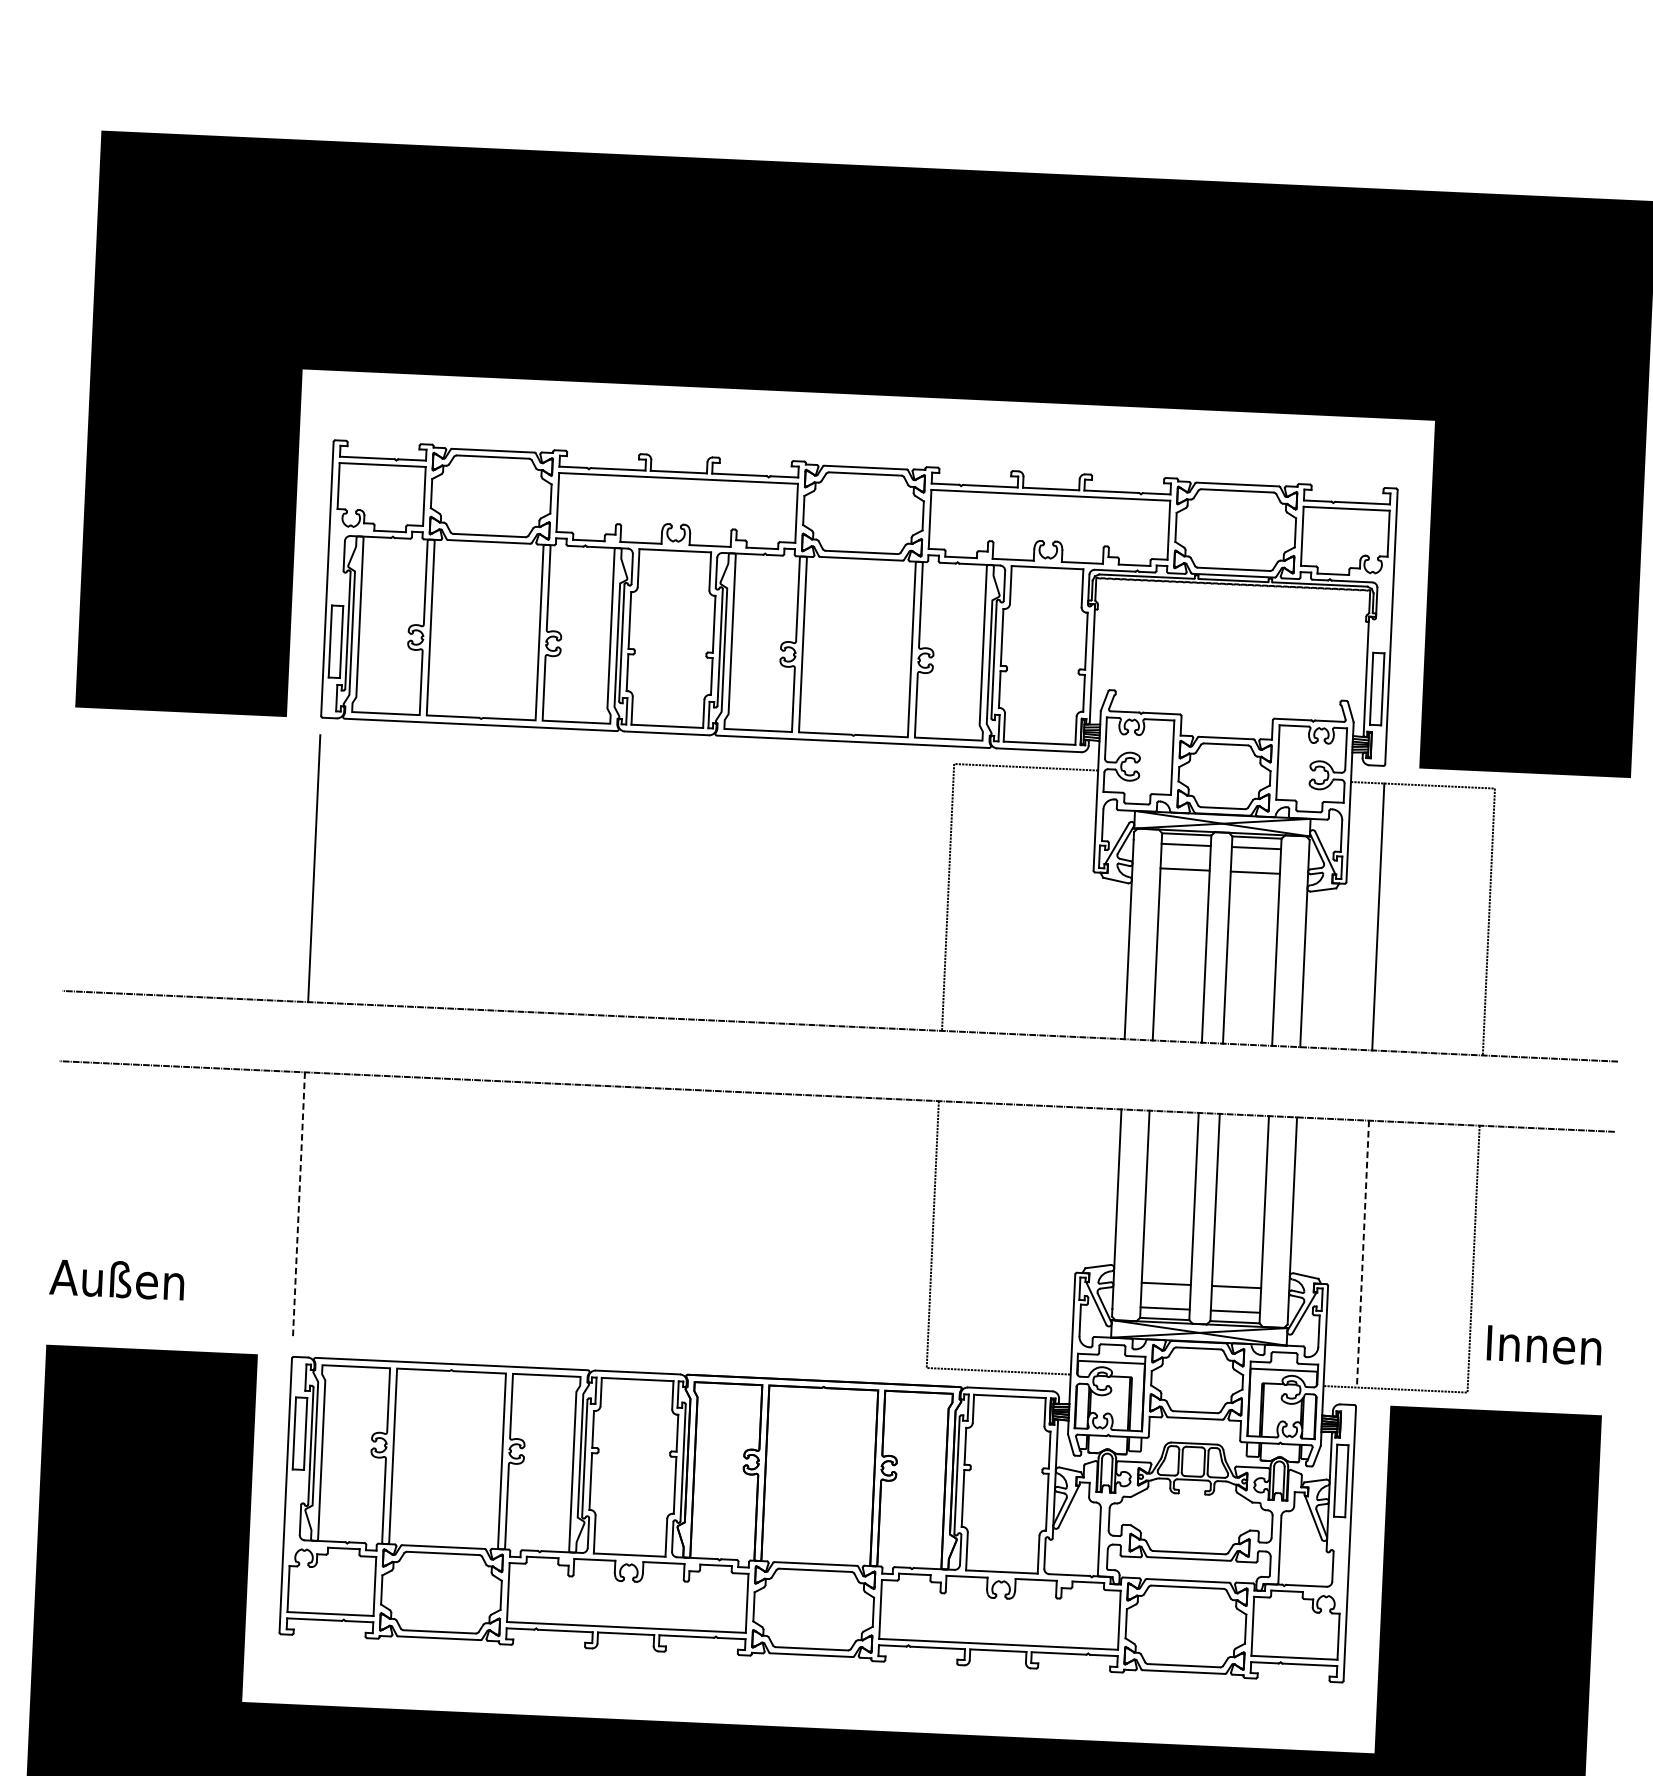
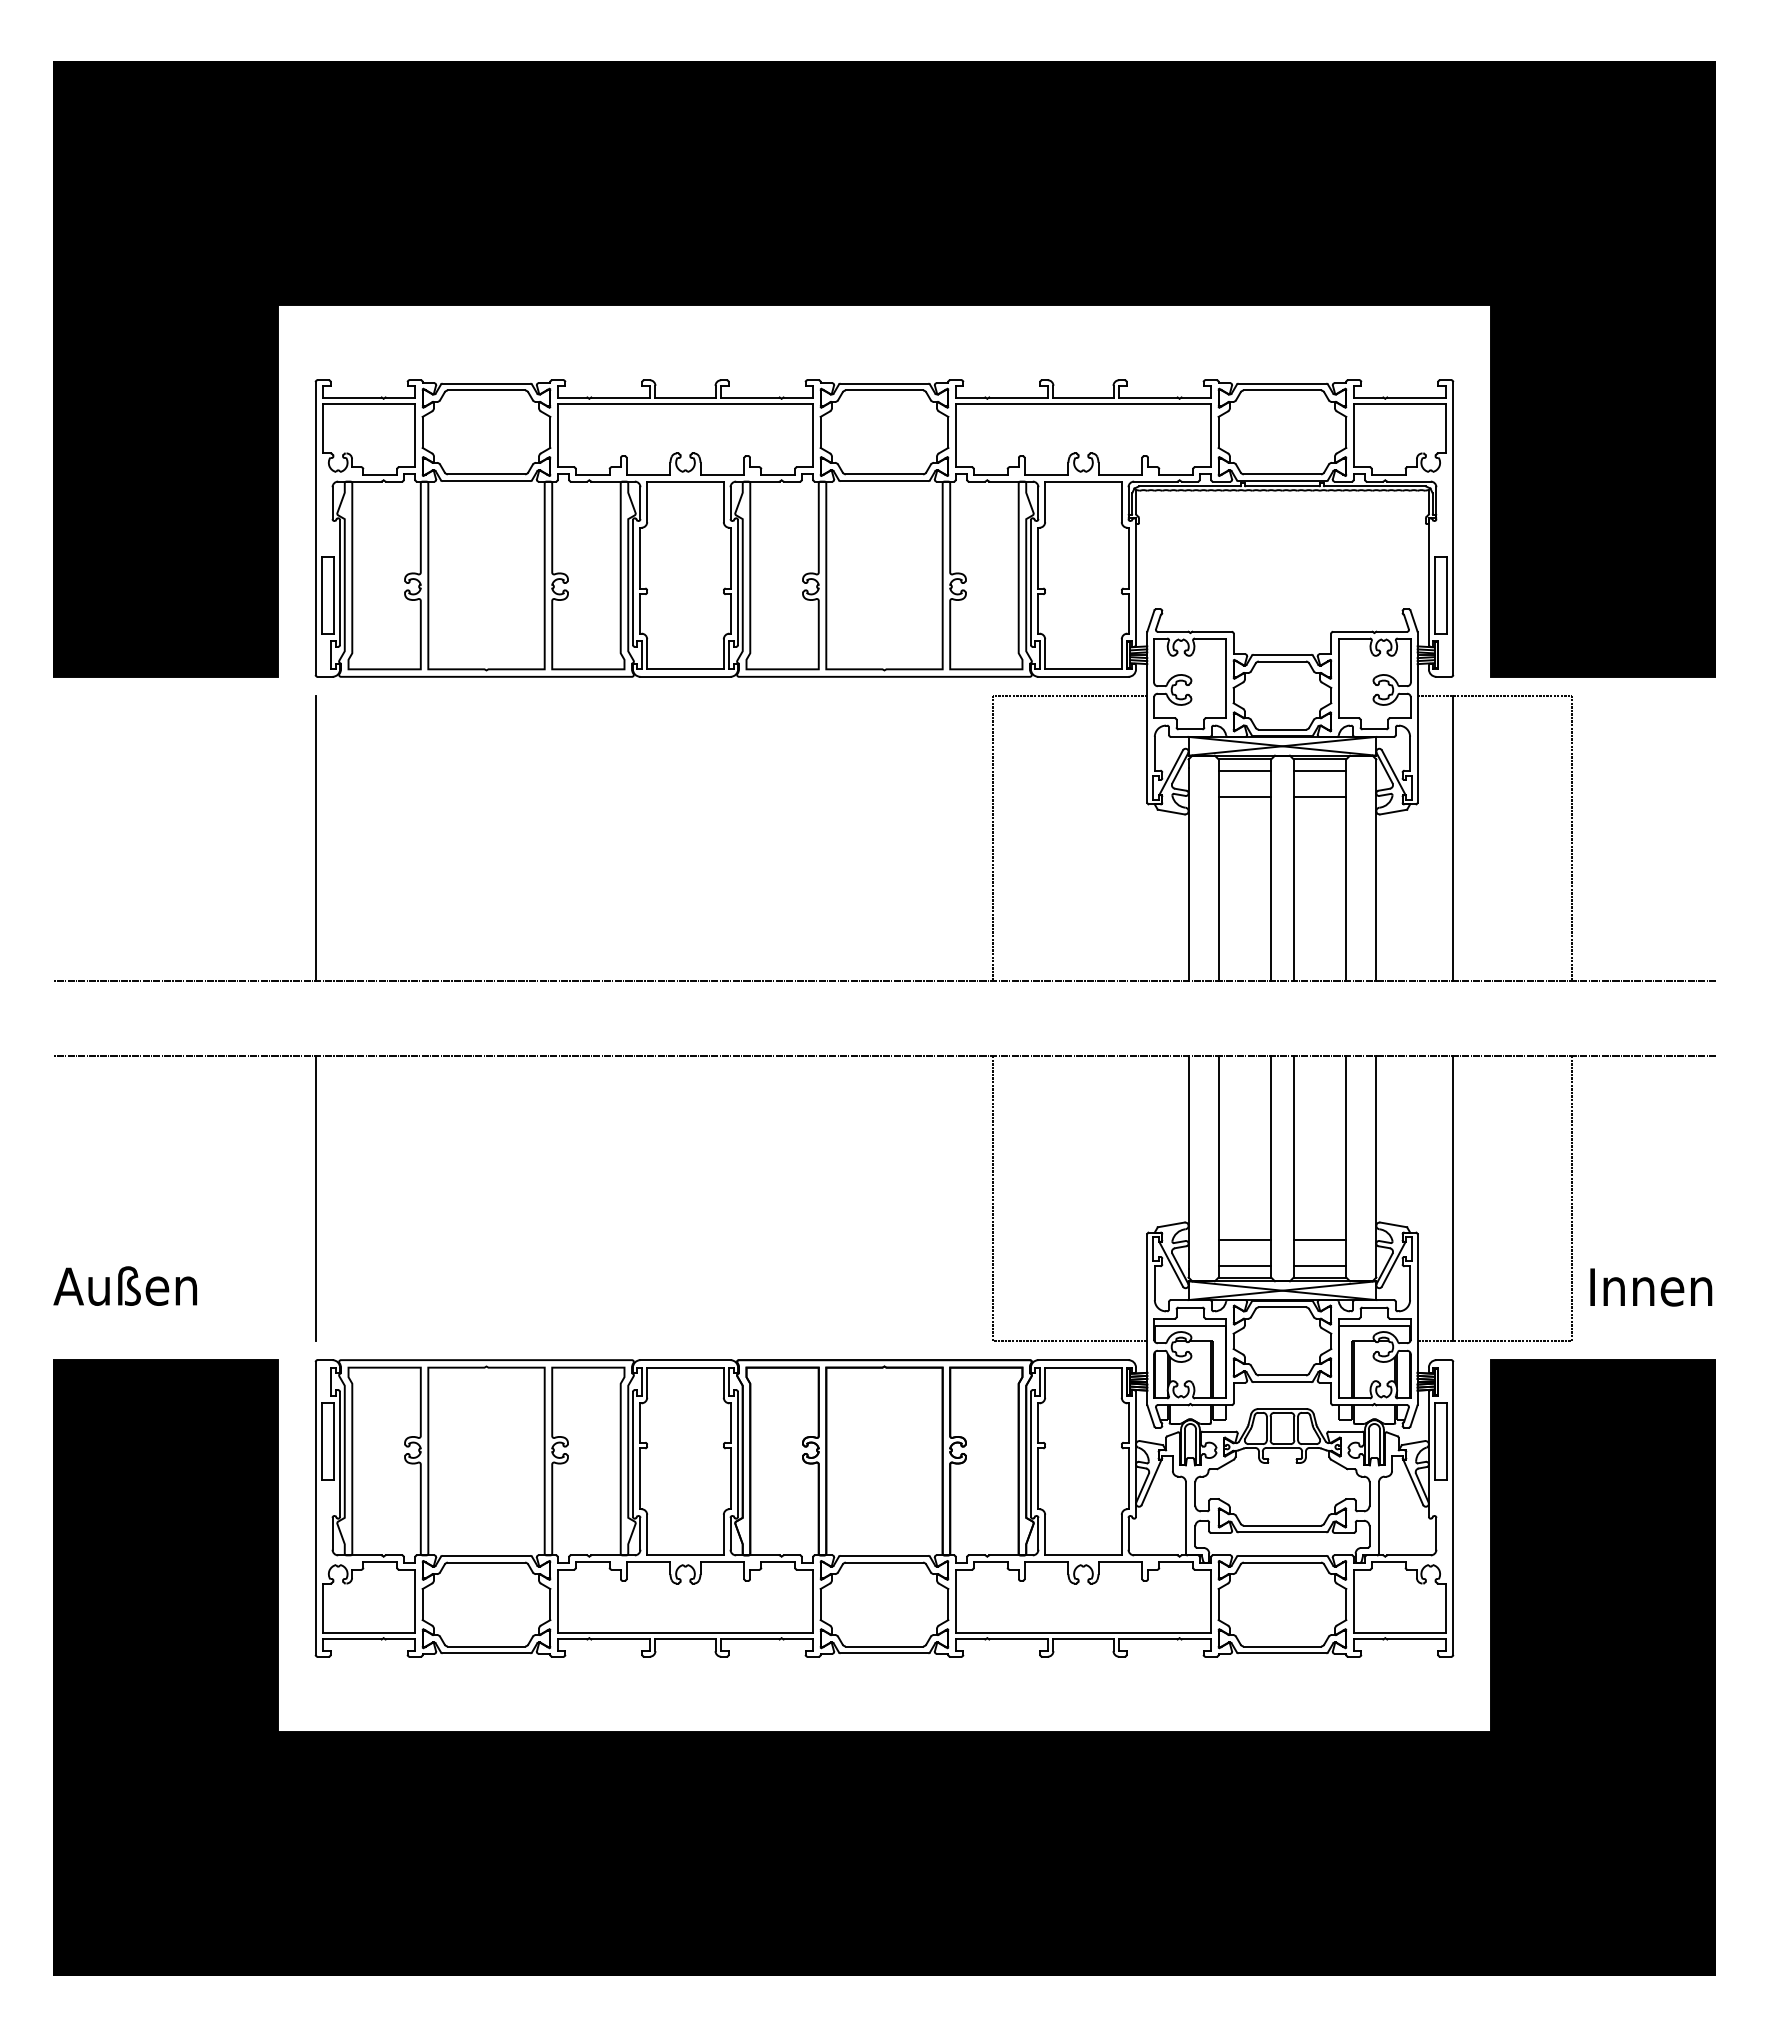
line: (298, 1205) -> (315, 1198), dashed -> solid
line: (1363, 1253) -> (1453, 1198), dashed -> solid

